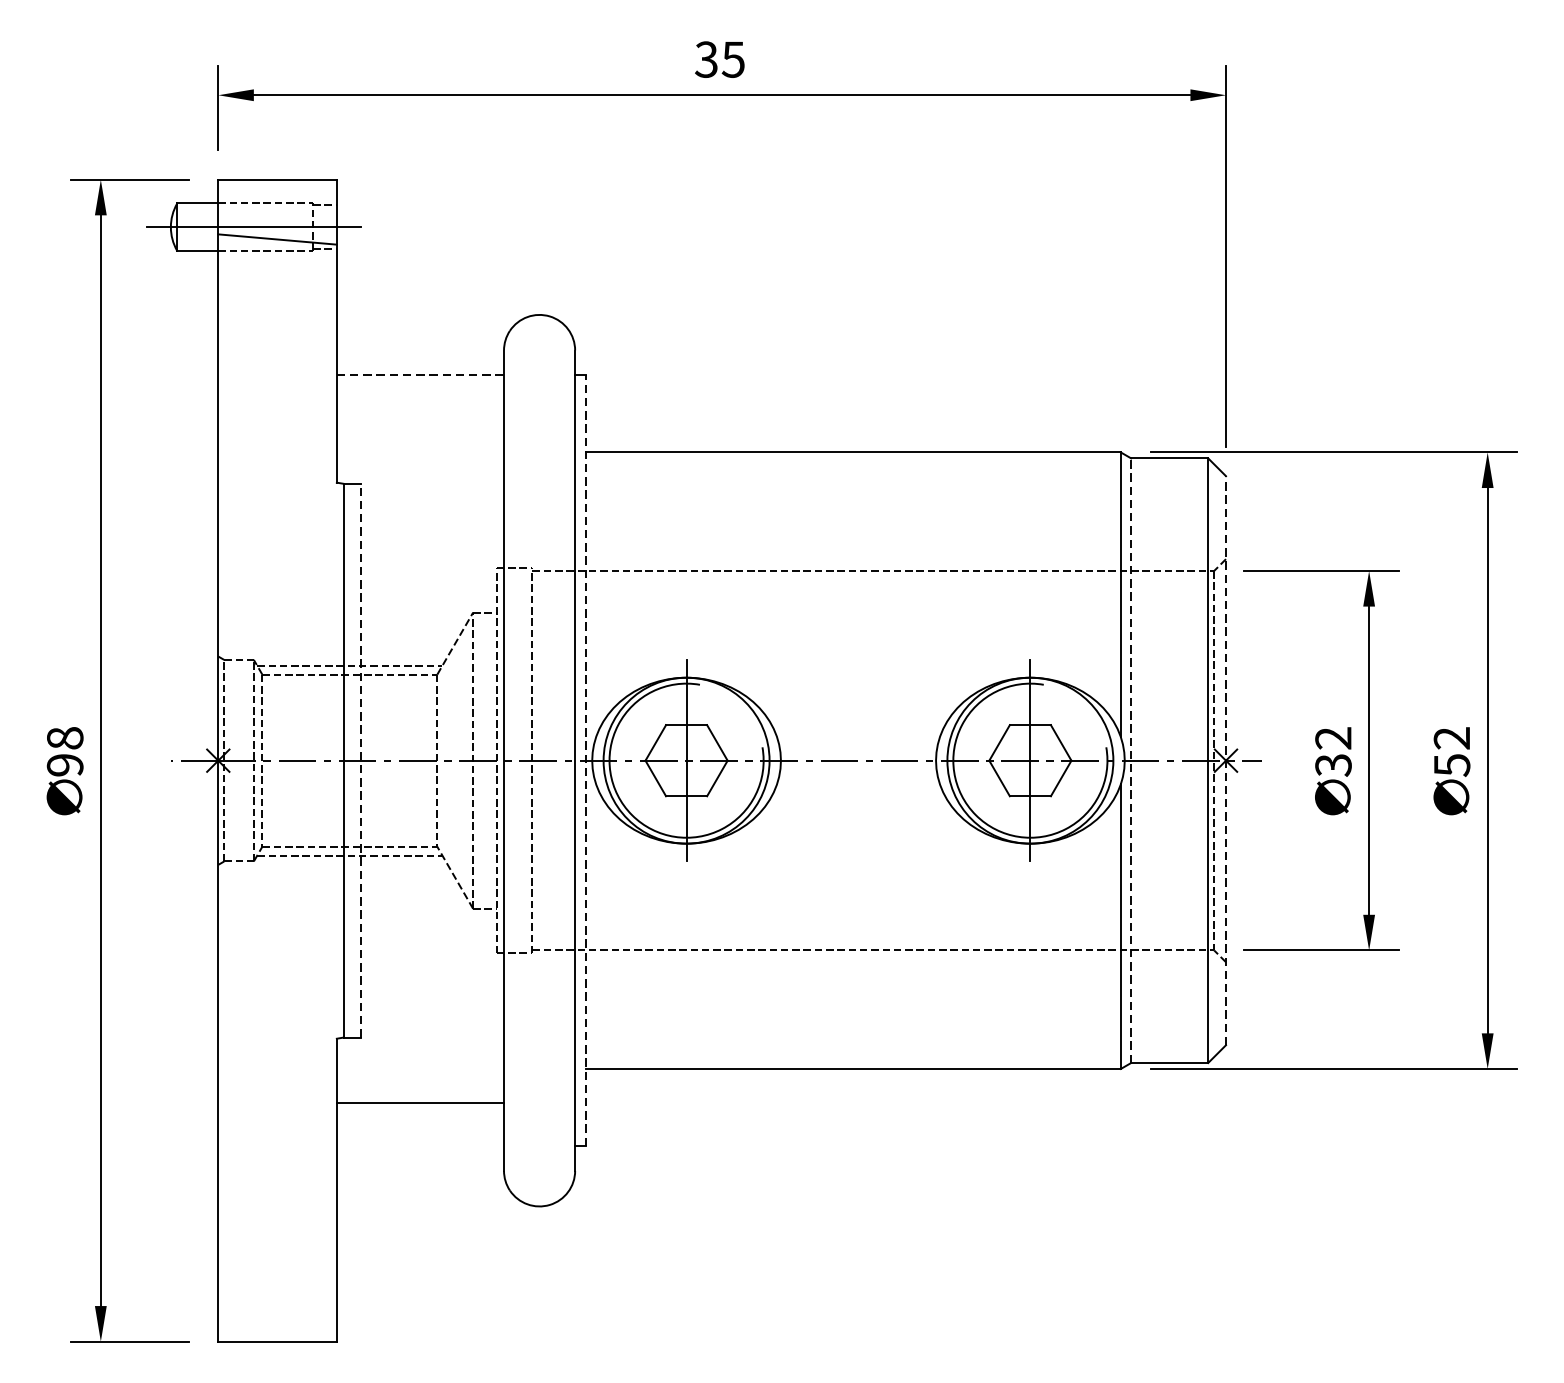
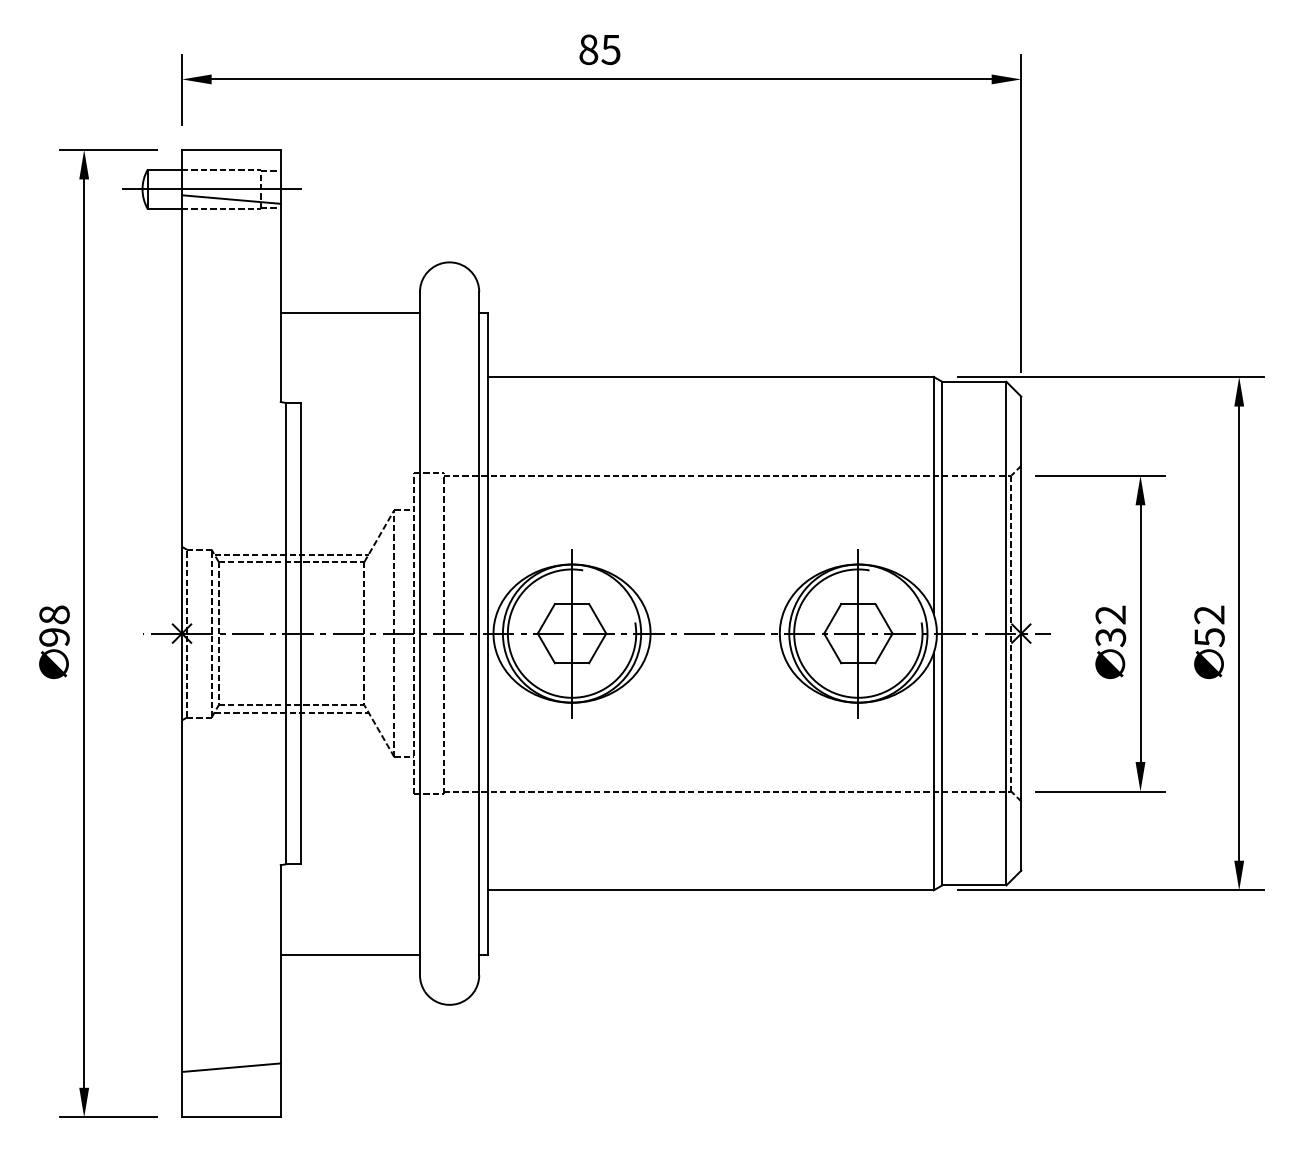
text: (706, 59) -> (588, 49), 35 -> 85
line: (420, 375) -> (350, 312), dashed -> solid
line: (360, 760) -> (300, 633), dashed -> solid
line: (586, 760) -> (488, 633), dashed -> solid
line: (1131, 760) -> (942, 633), dashed -> solid
line: (1226, 760) -> (1021, 633), dashed -> solid
line: (419, 1102) -> (349, 954), moved
line: (277, 1281) -> (231, 1067), added

